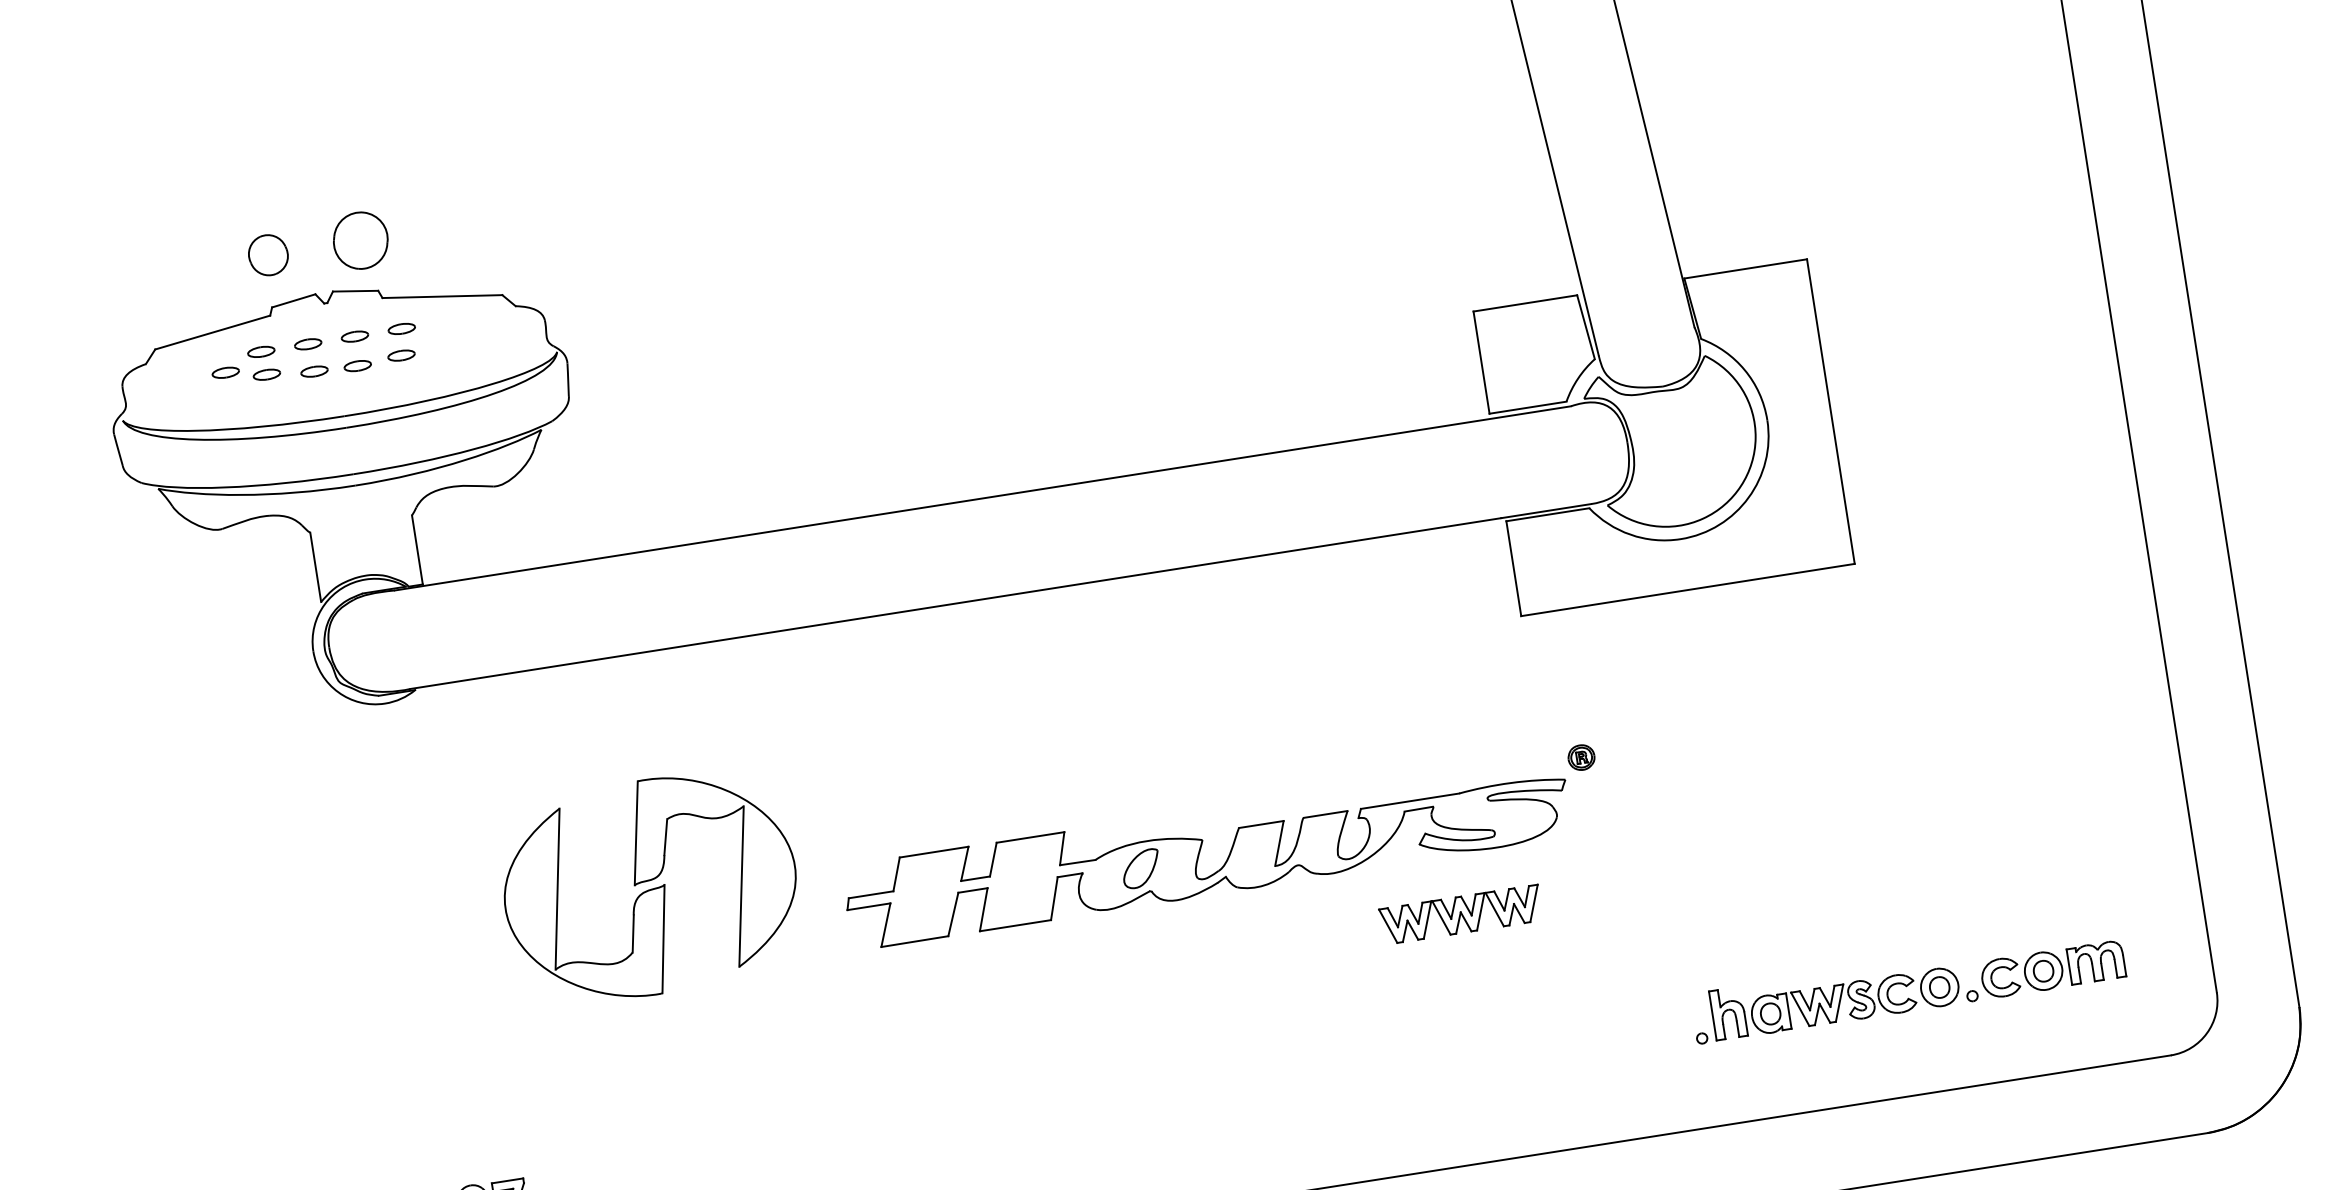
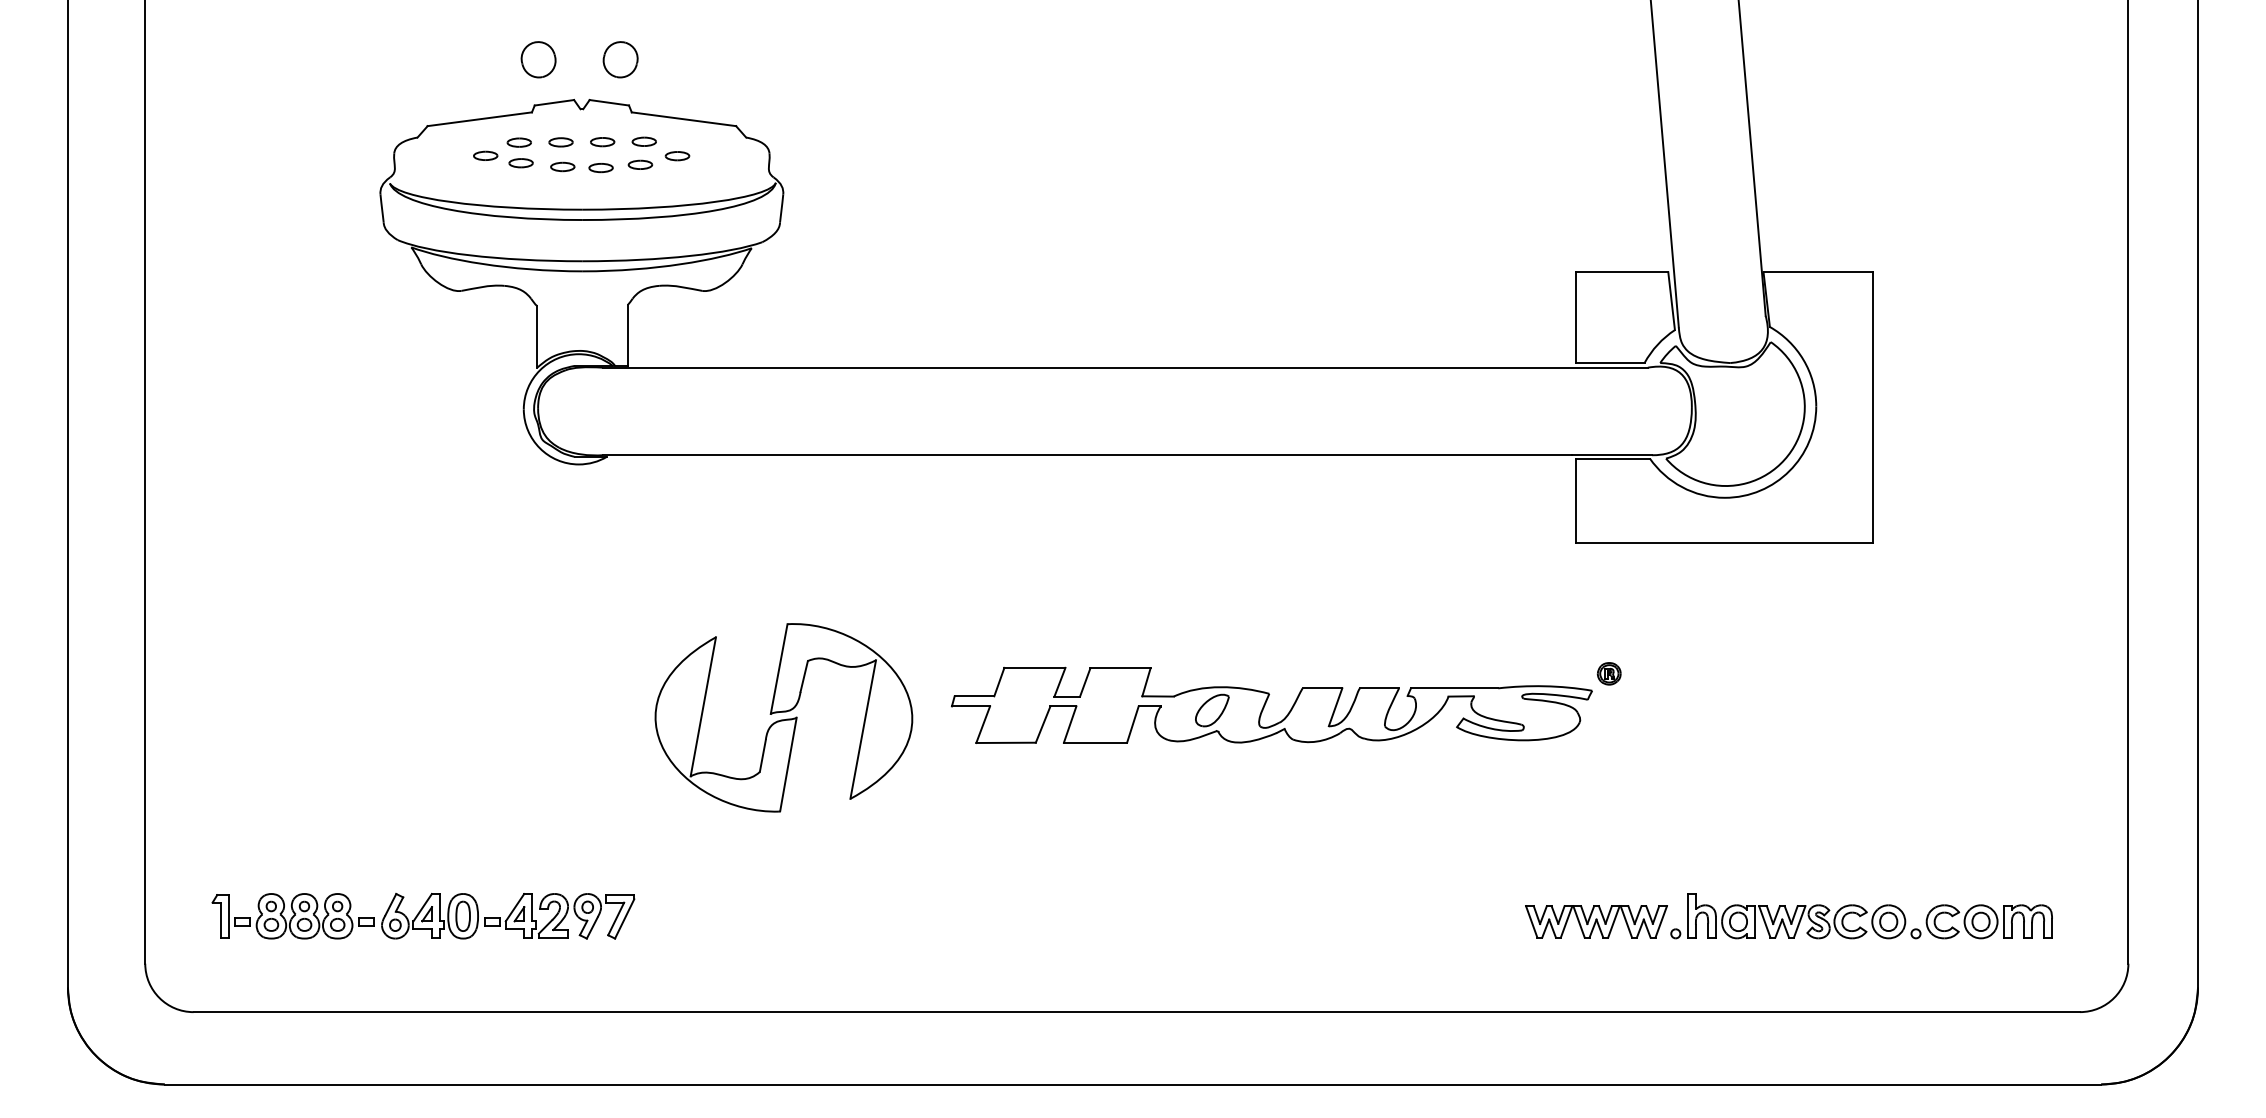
part: (360, 240) -> (620, 59), size x0.71
part: (441, 339) -> (677, 156), added
part: (649, 887) -> (783, 717), moved
part: (1461, 914) -> (1596, 921), moved

